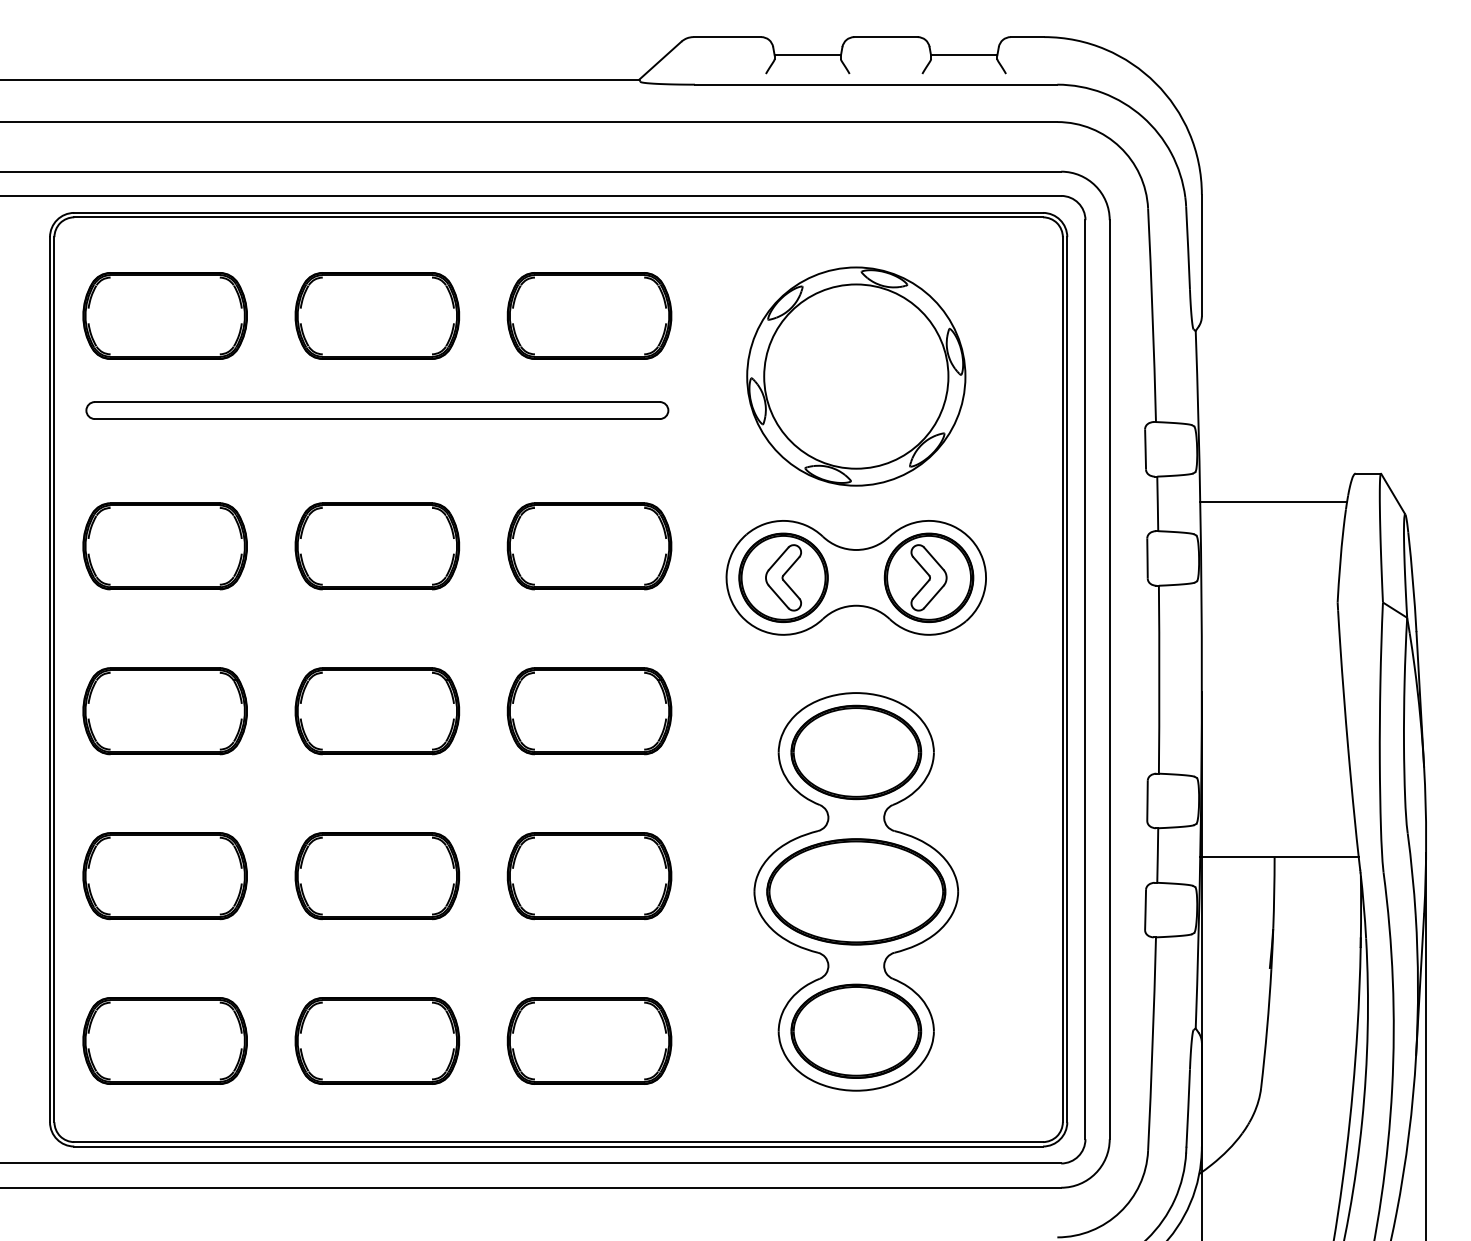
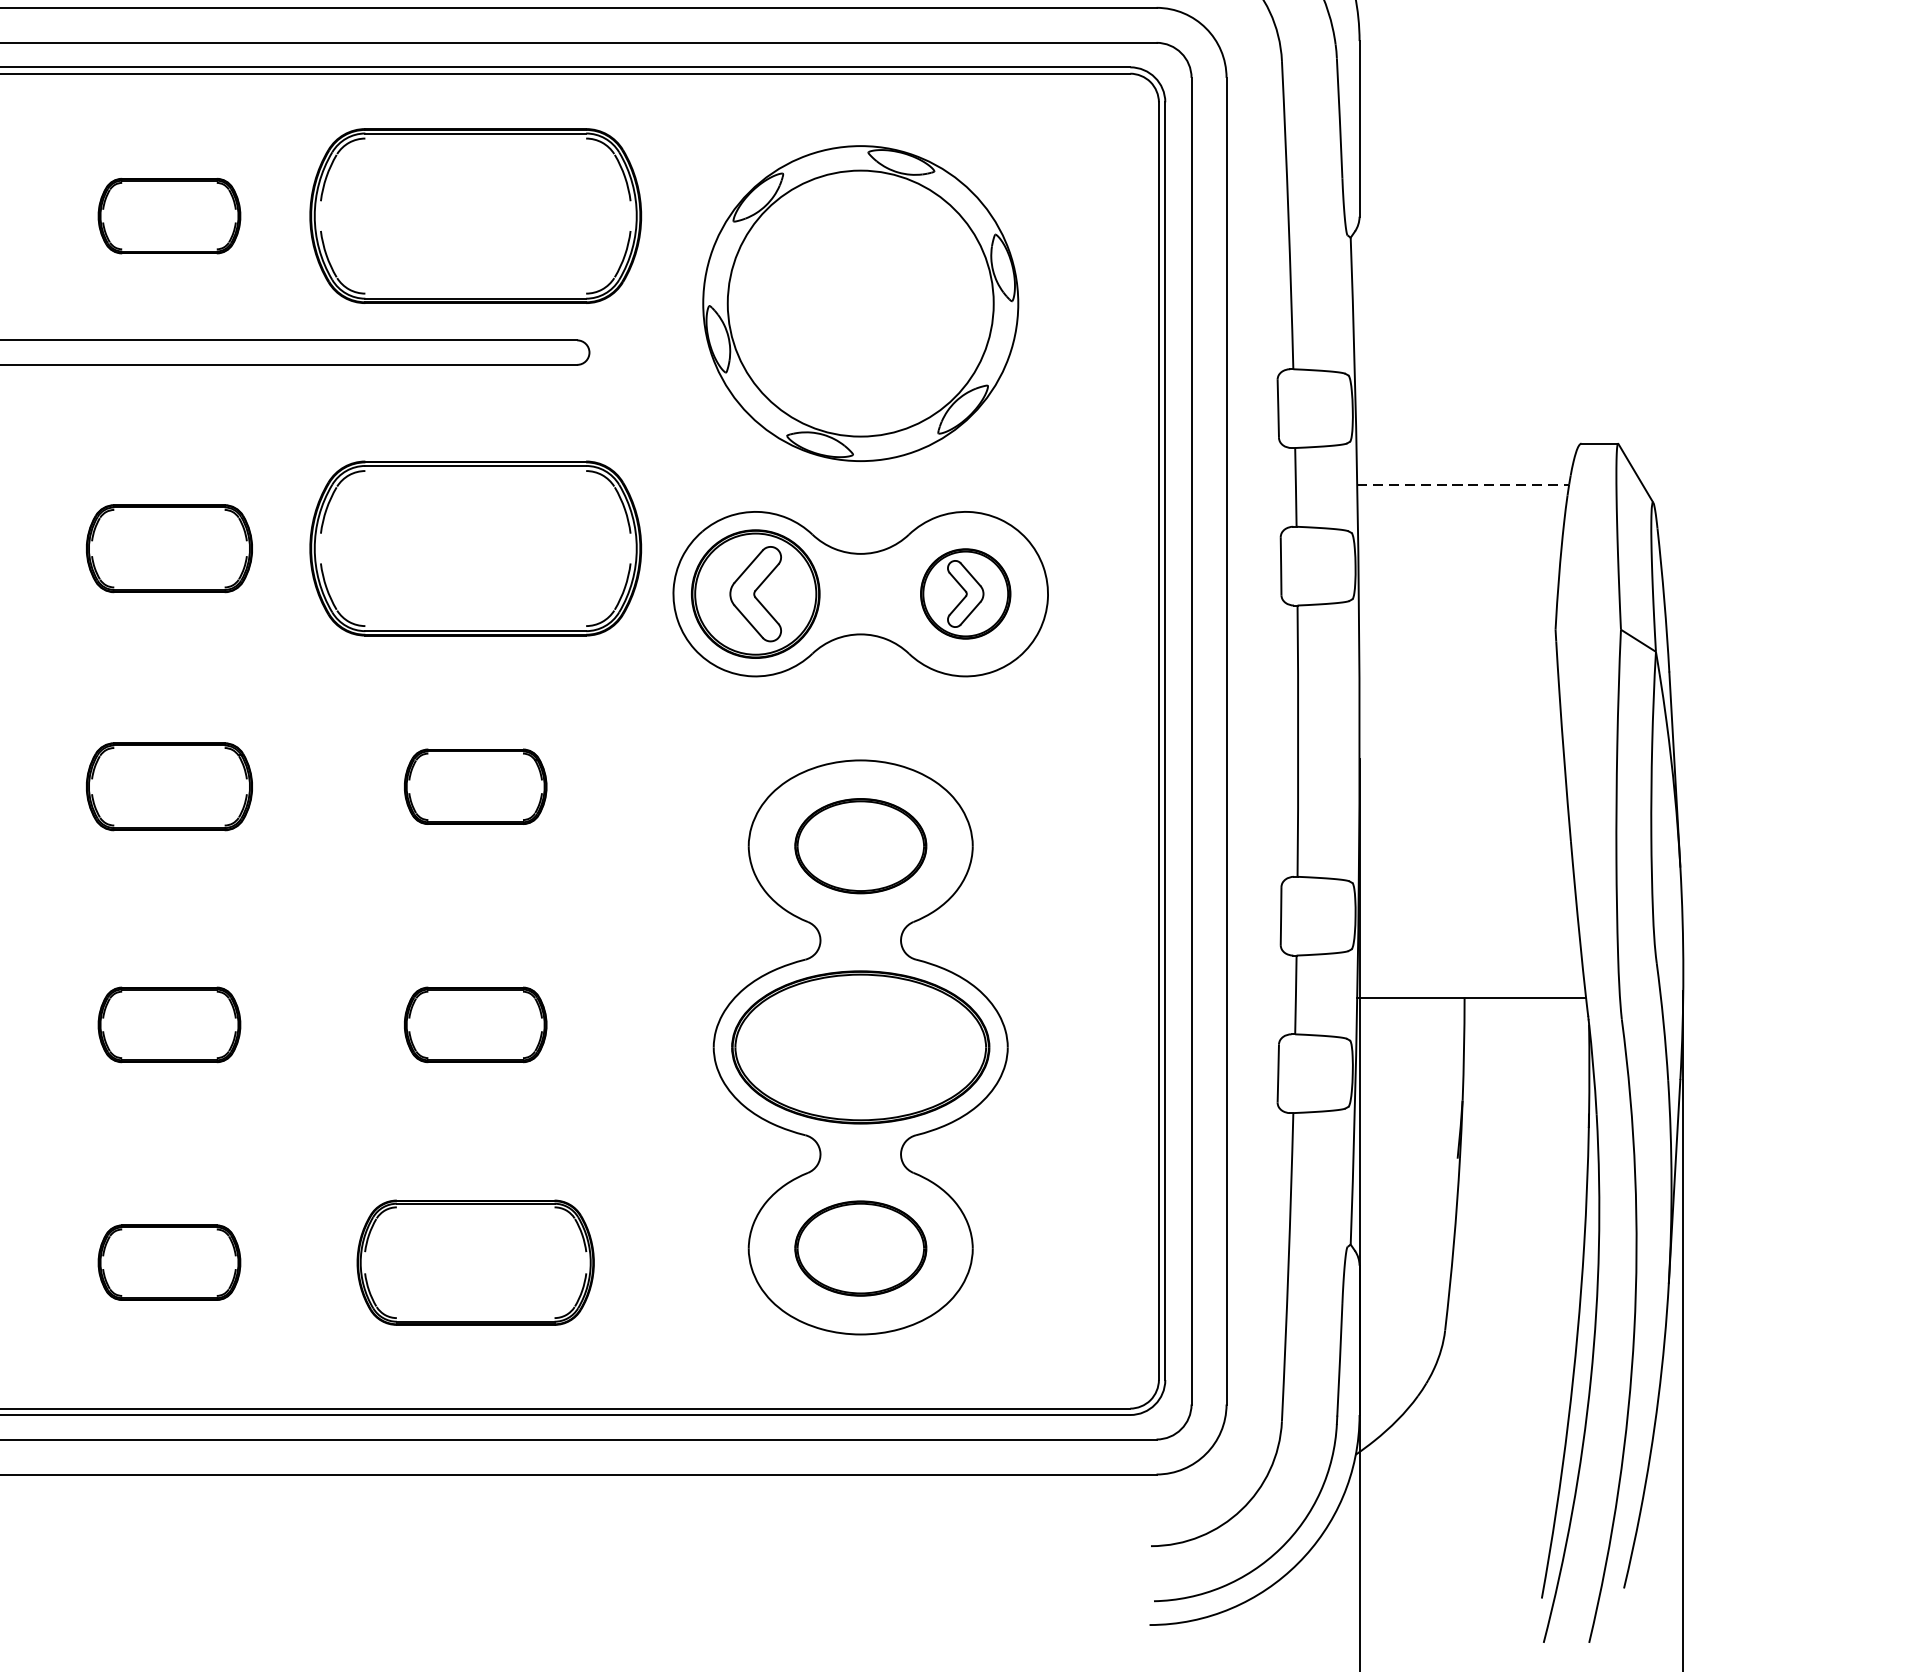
part: (377, 315) -> (169, 215), size x0.6
part: (589, 315) -> (475, 215), size x1.4
line: (1274, 502) -> (1464, 485), solid -> dashed
part: (377, 546) -> (169, 548), size x0.7
part: (589, 546) -> (475, 548), size x1.4
part: (928, 577) -> (964, 593), size x0.7
part: (377, 711) -> (169, 787), size x0.7
part: (589, 711) -> (475, 787), size x0.6
part: (856, 752) -> (861, 846), size x0.7
part: (377, 876) -> (169, 1025), size x0.6
part: (589, 876) -> (475, 1025), size x0.6
part: (856, 1030) -> (861, 1247), size x0.7
part: (377, 1040) -> (169, 1261), size x0.6

